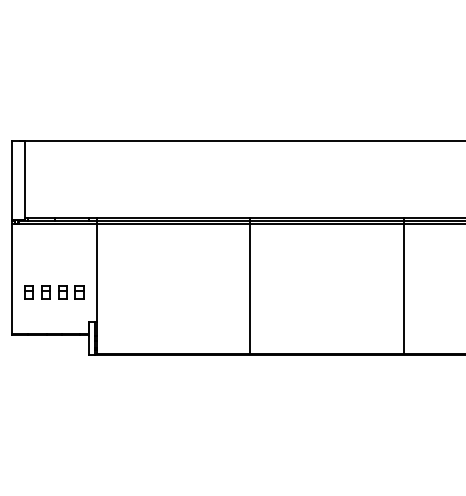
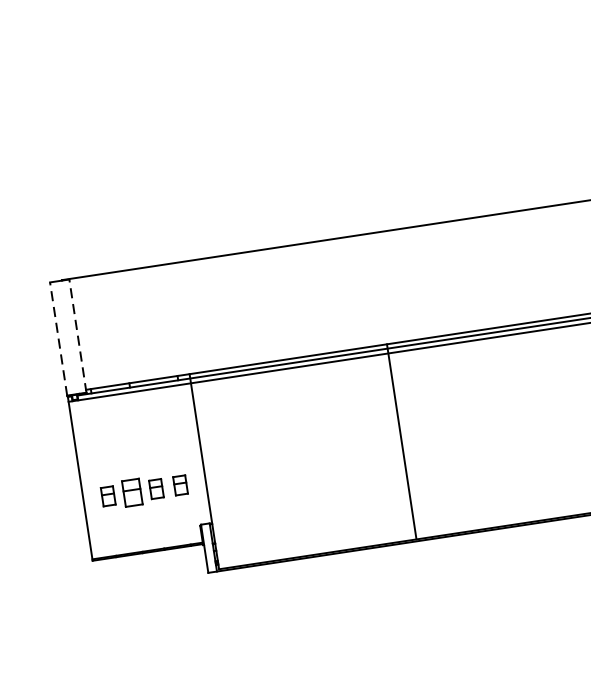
line: (11, 180) -> (58, 338), solid -> dashed
line: (25, 180) -> (78, 335), solid -> dashed
line: (250, 285) -> (402, 441), moved
part: (45, 292) -> (131, 492), size x1.4

